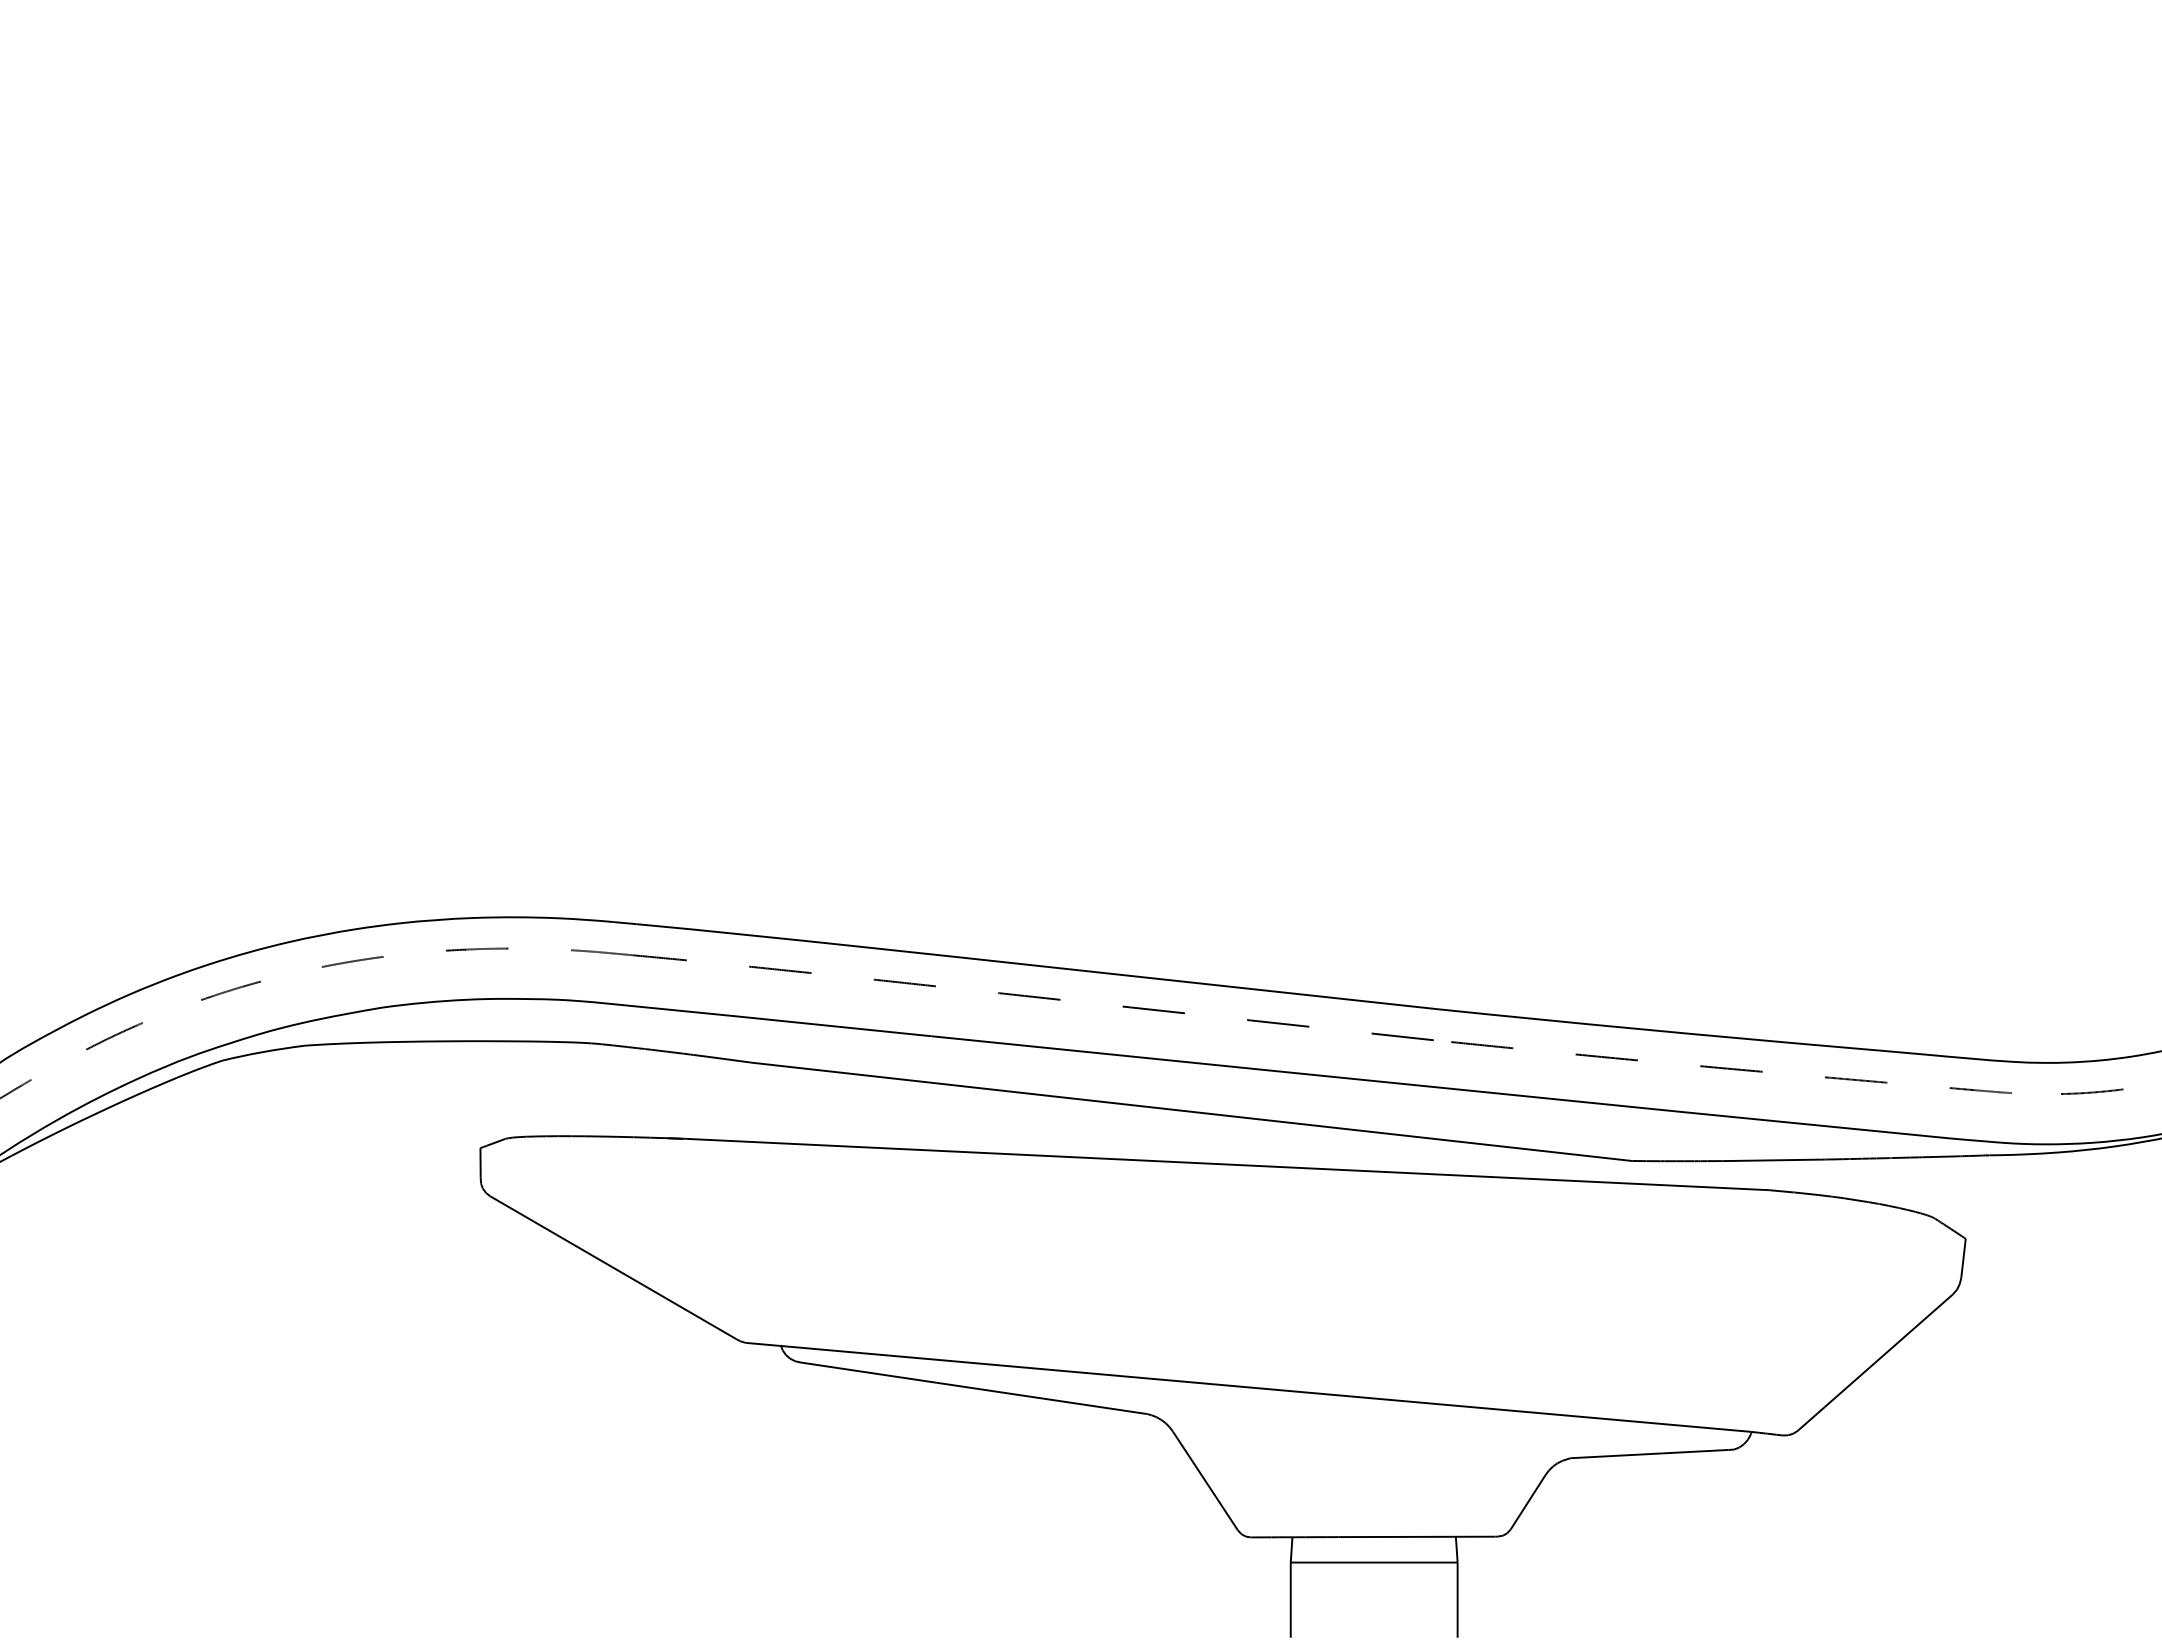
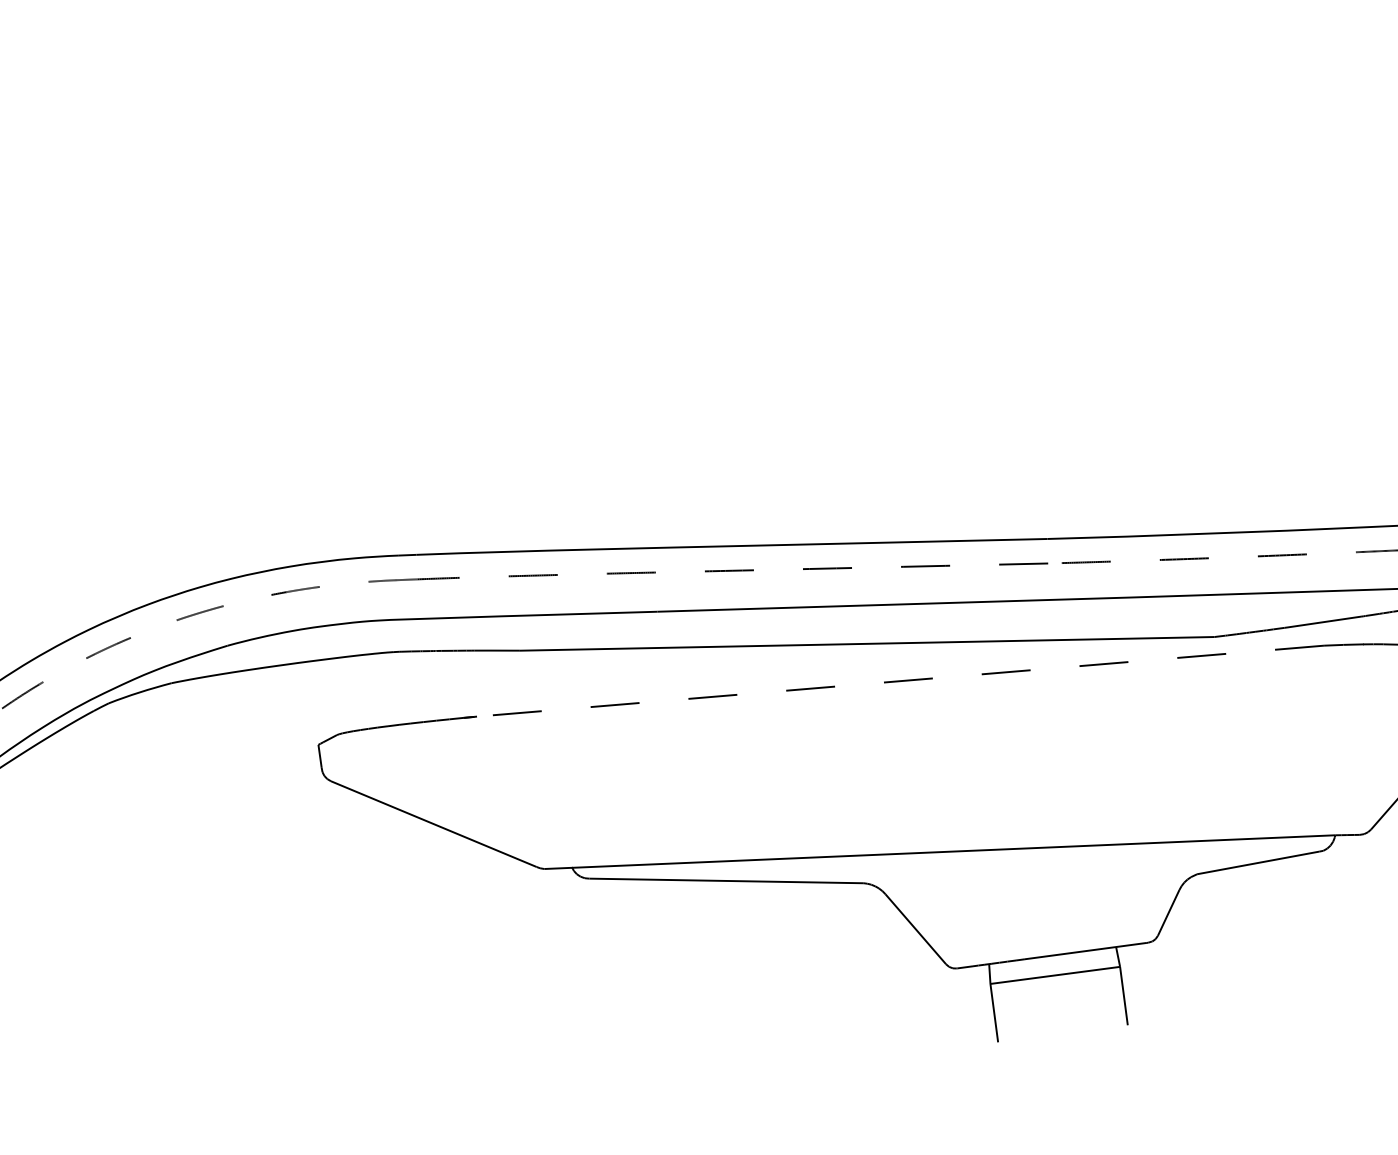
line: (1226, 1164) -> (899, 681), solid -> dashed

